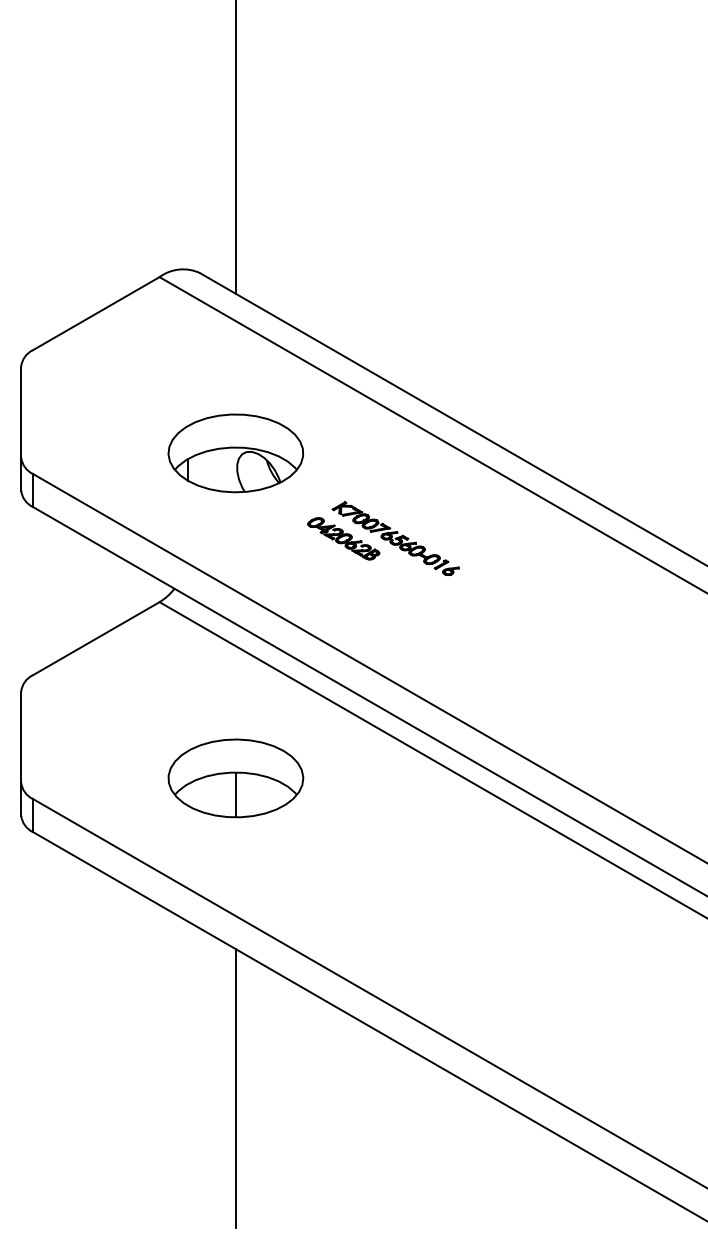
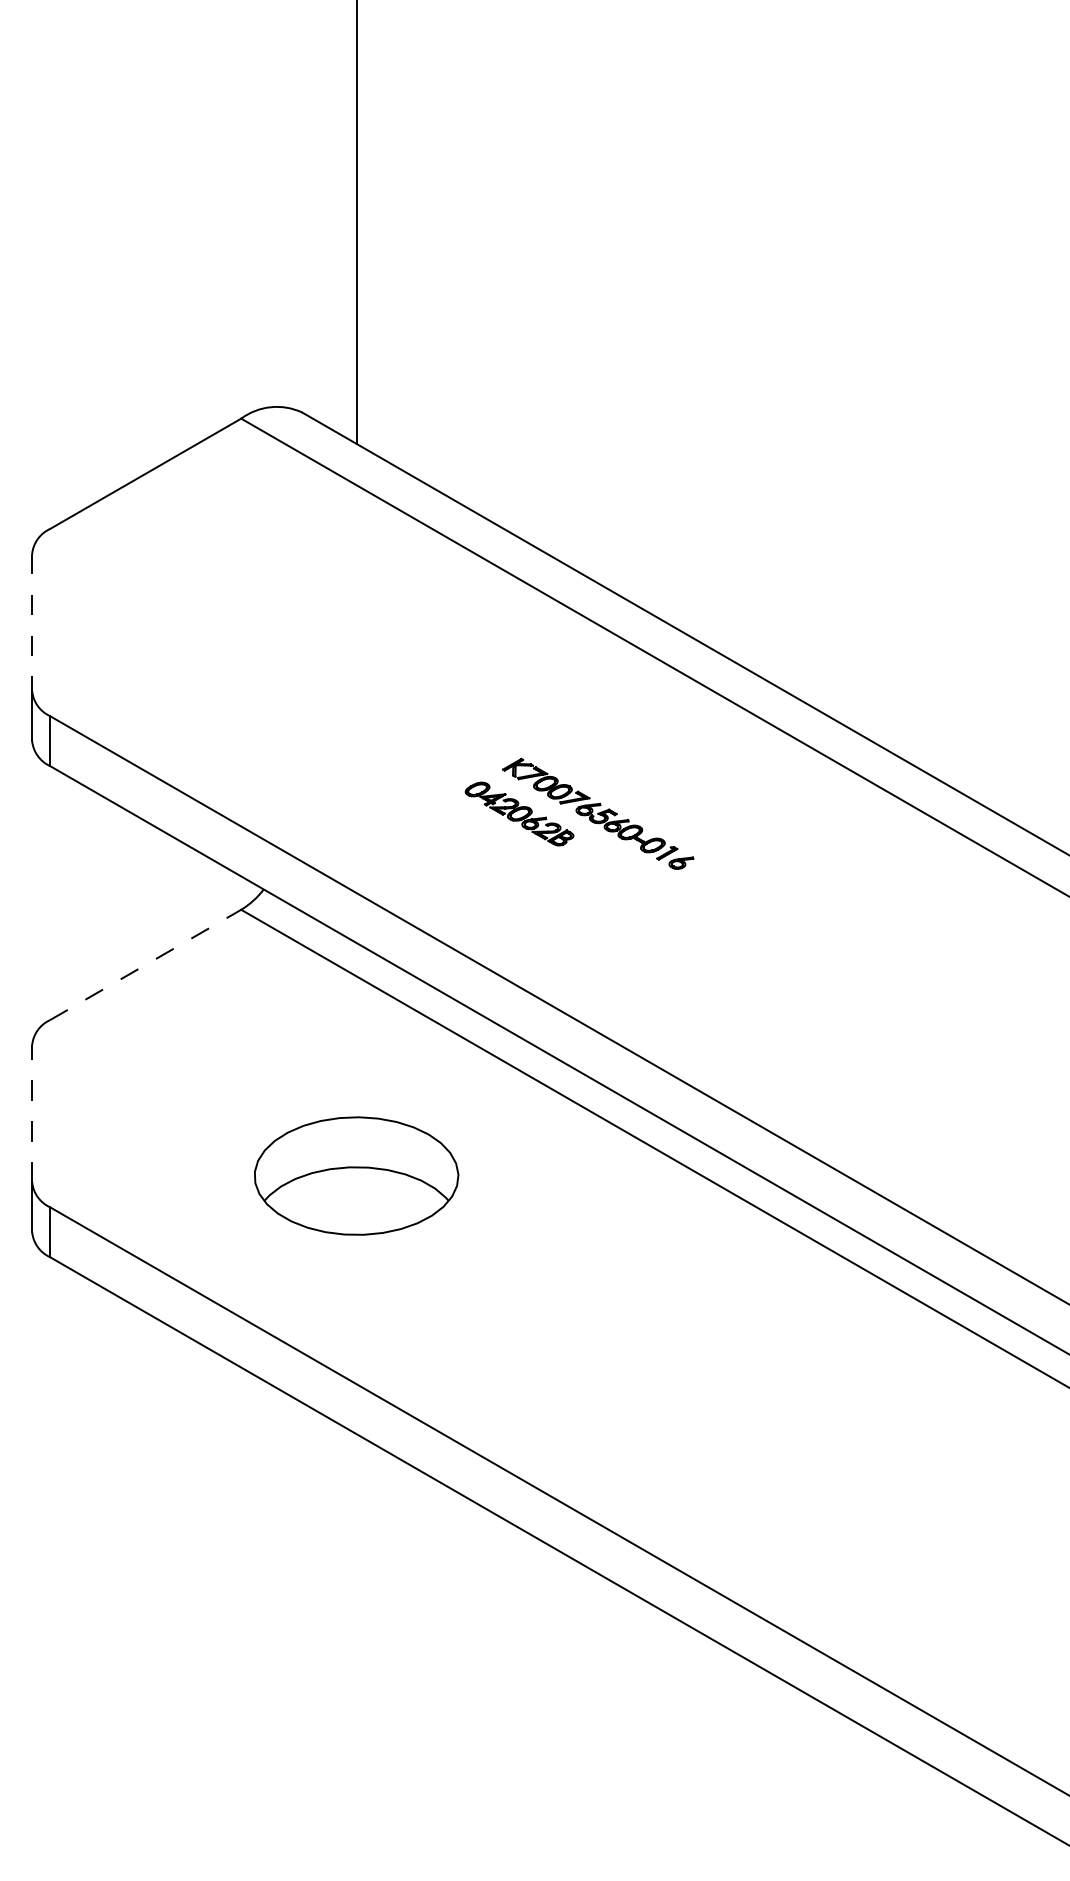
line: (21, 412) -> (32, 623), solid -> dashed
part: (235, 453) -> (355, 685), removed
line: (96, 638) -> (145, 964), solid -> dashed
line: (21, 736) -> (32, 1112), solid -> dashed
line: (235, 794) -> (355, 1200), removed
line: (235, 1088) -> (355, 1644), removed

